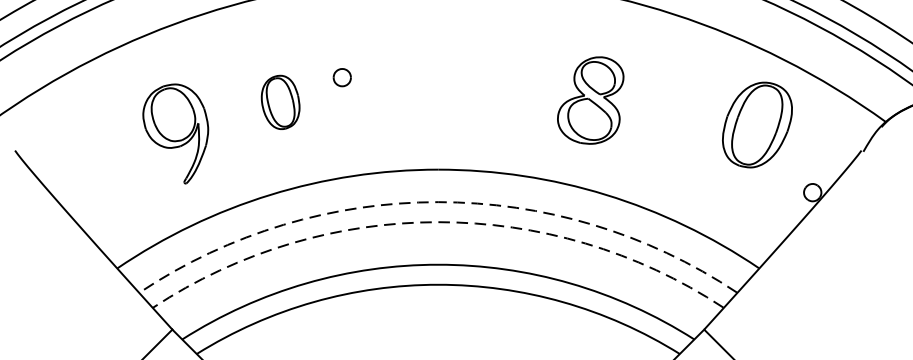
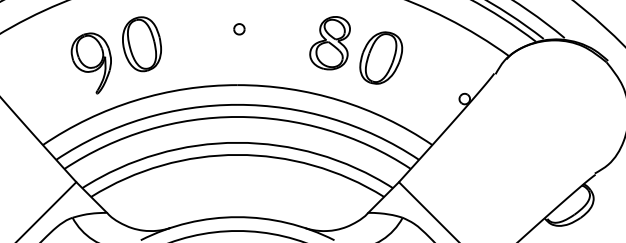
part: (342, 77) -> (239, 29), moved
part: (279, 102) -> (141, 44), size x1.67
part: (757, 124) -> (381, 57), moved
part: (174, 134) -> (90, 63), moved
arc: (438, 201) -> (237, 104), dashed -> solid
arc: (438, 221) -> (237, 116), dashed -> solid

